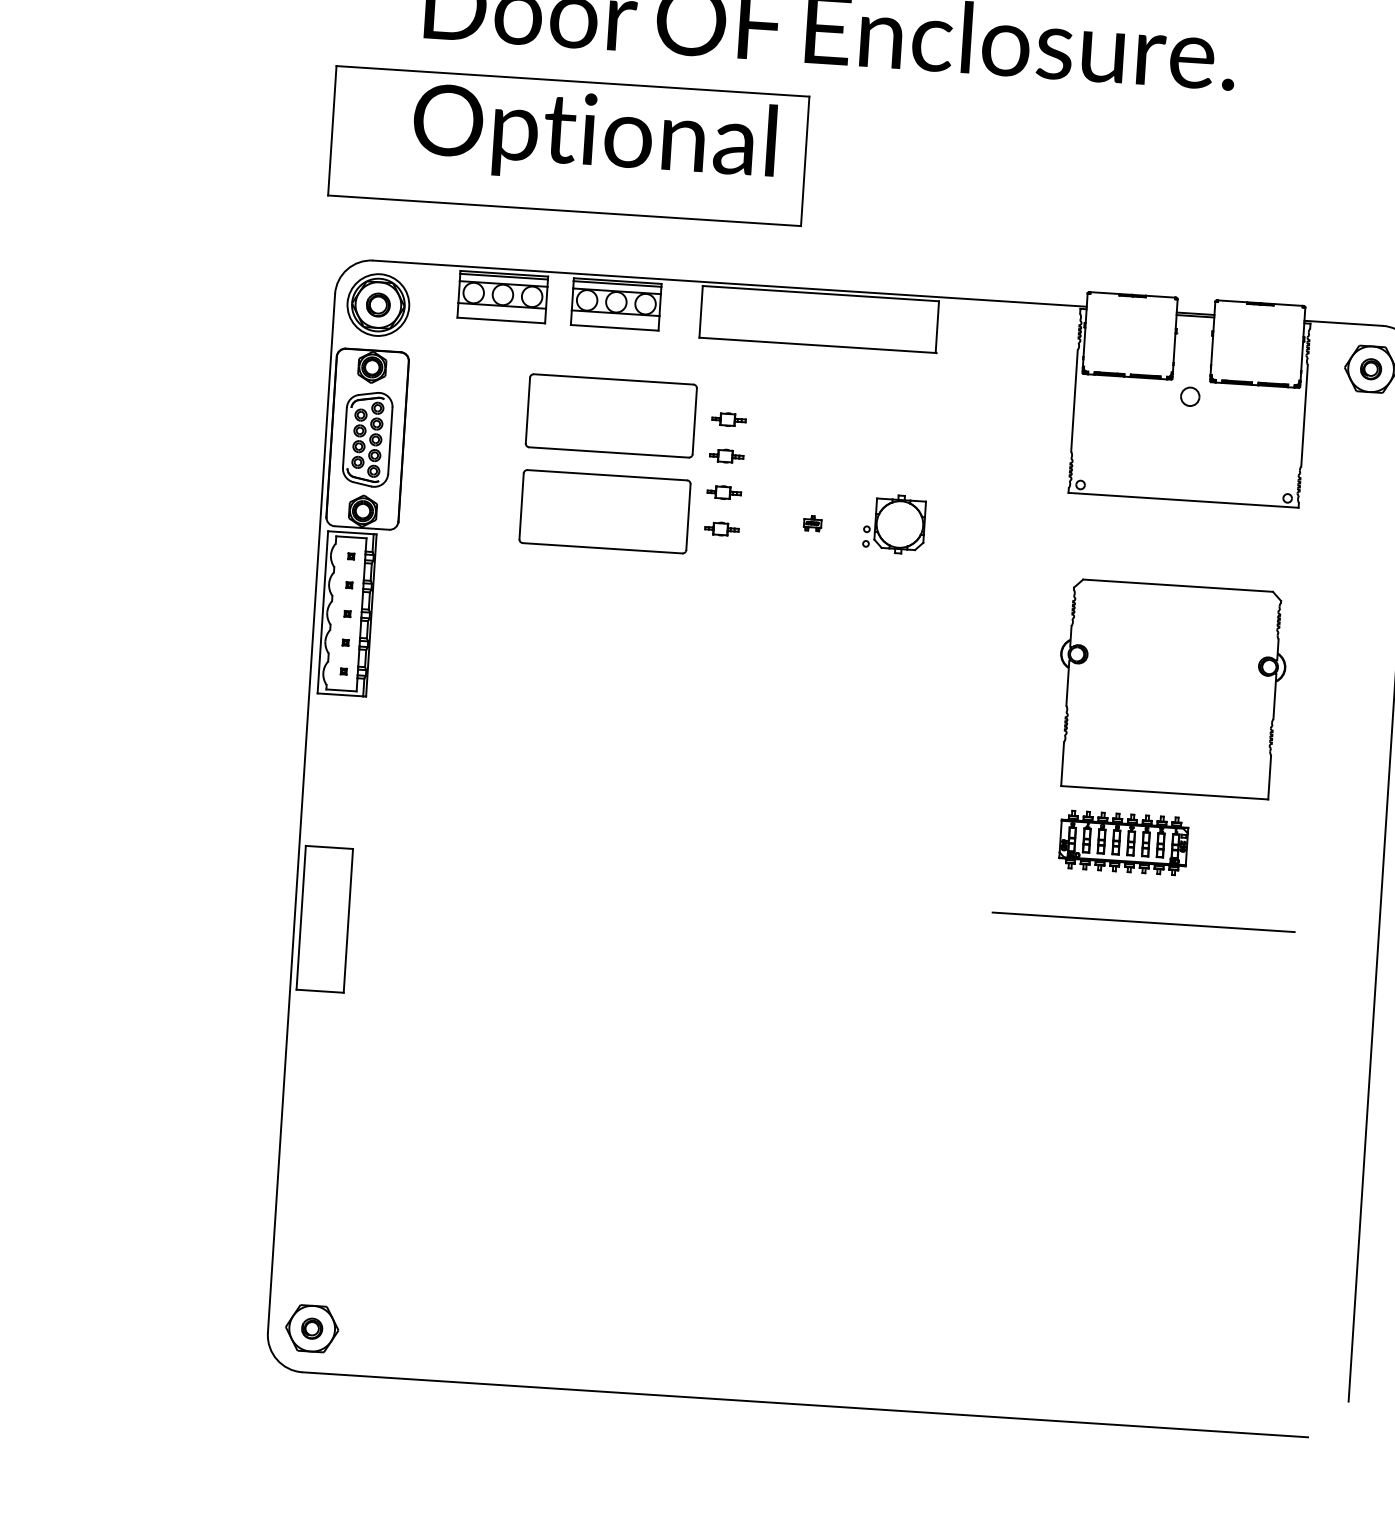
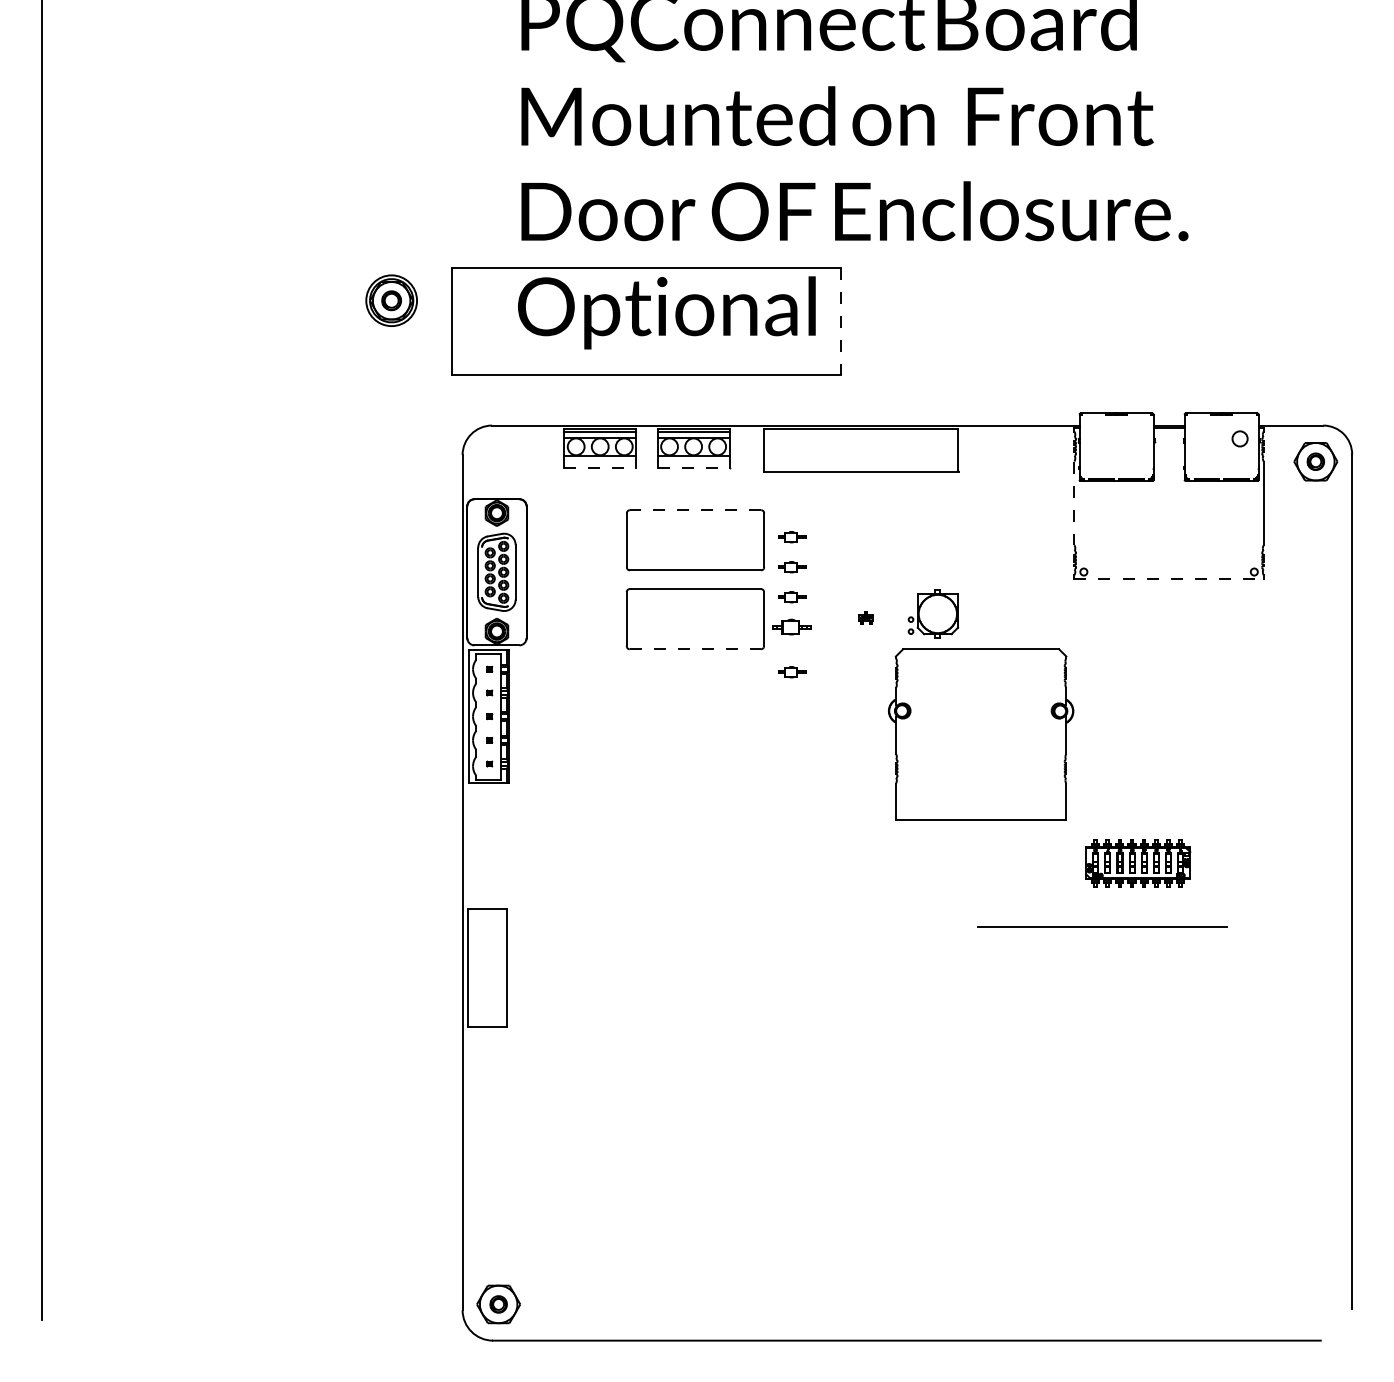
line: (804, 161) -> (840, 321), solid -> dashed
part: (378, 304) -> (391, 300), moved
line: (501, 320) -> (600, 467), solid -> dashed
line: (615, 327) -> (694, 467), solid -> dashed
line: (613, 379) -> (695, 510), solid -> dashed
part: (1189, 396) -> (1239, 438), moved
line: (1074, 401) -> (1074, 503), solid -> dashed
line: (1184, 500) -> (1169, 579), solid -> dashed
part: (722, 529) -> (792, 627), size x1.4
line: (602, 548) -> (695, 649), solid -> dashed
part: (718, 584) -> (792, 672), added
part: (1171, 689) -> (981, 734), moved
line: (1143, 921) -> (1102, 926), moved

